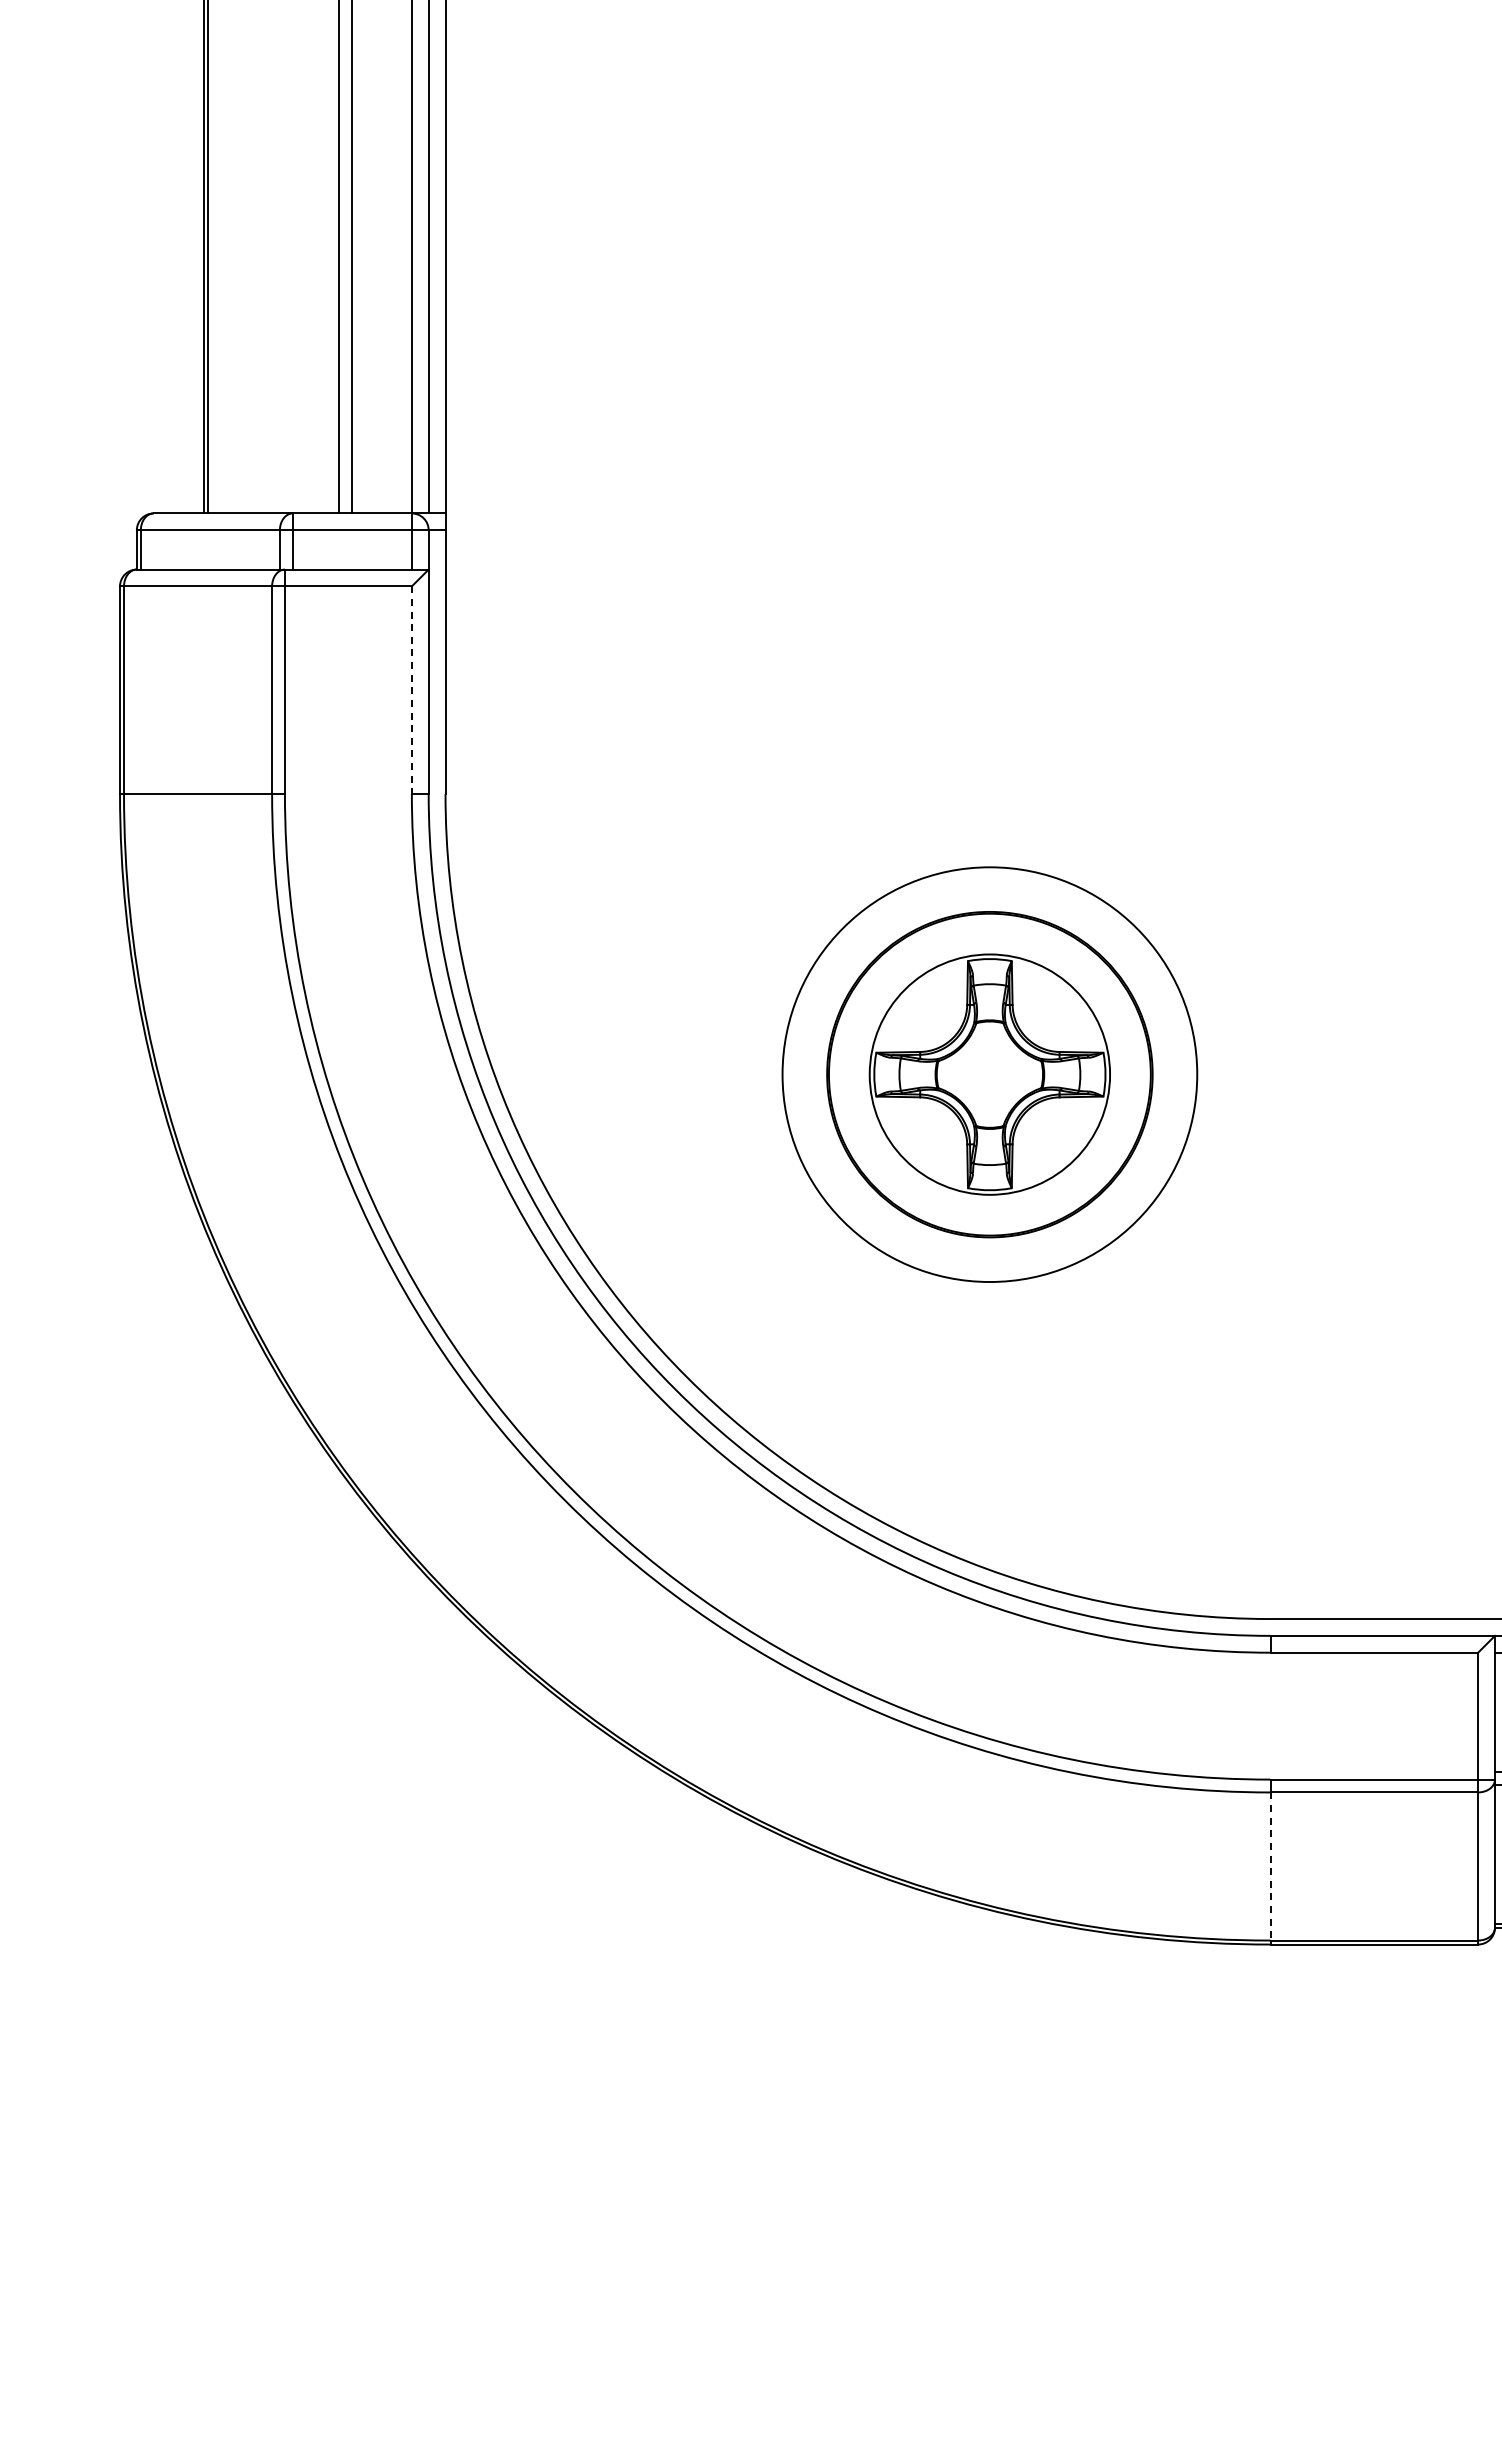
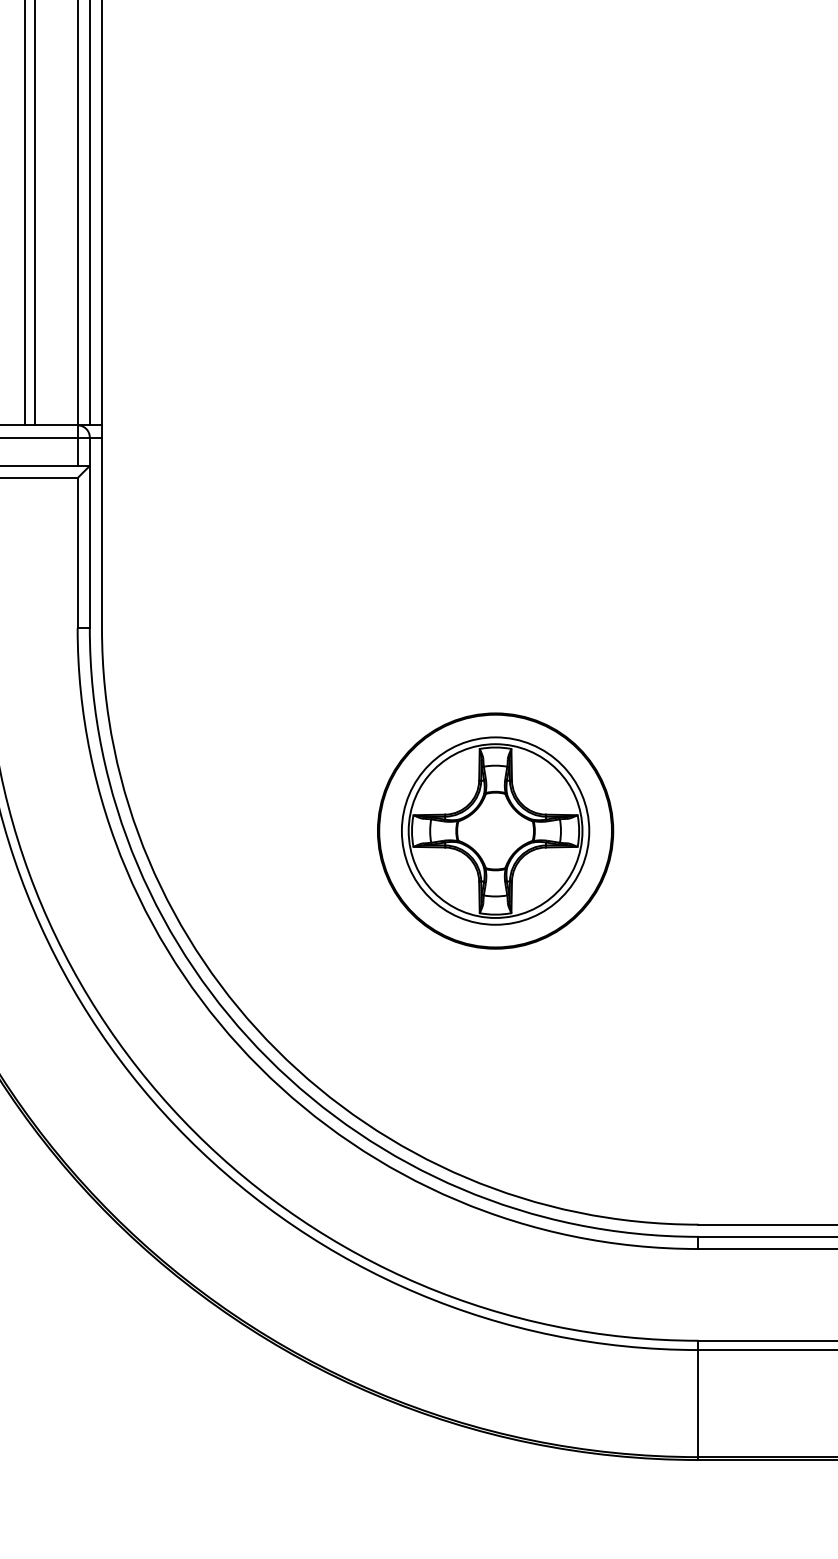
line: (411, 690) -> (77, 553), dashed -> solid
circle: (989, 1074) -> (495, 830), size x0.62
line: (1270, 1866) -> (698, 1403), dashed -> solid

